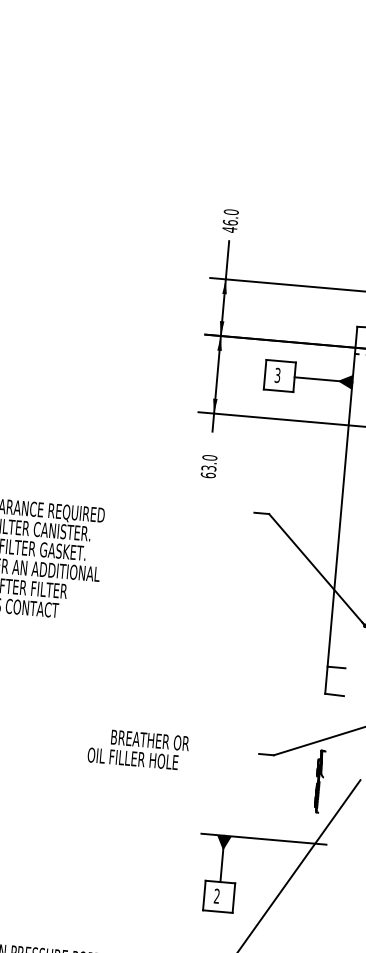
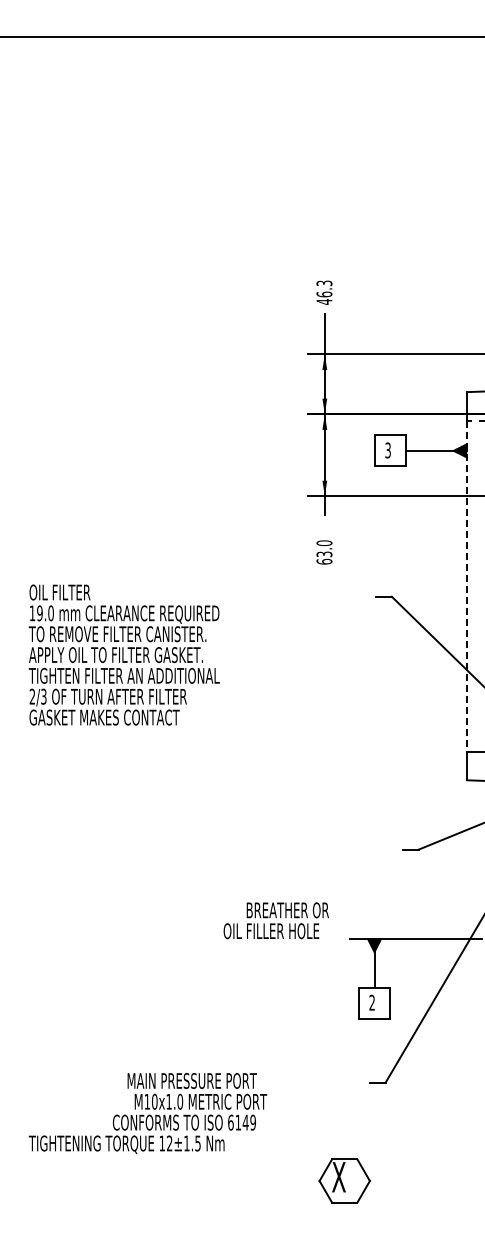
text: (231, 212) -> (324, 283), 46.0 -> 46.3
line: (341, 510) -> (467, 586), solid -> dashed
text: (137, 749) -> (275, 920), moved
part: (319, 781) -> (469, 872), removed

